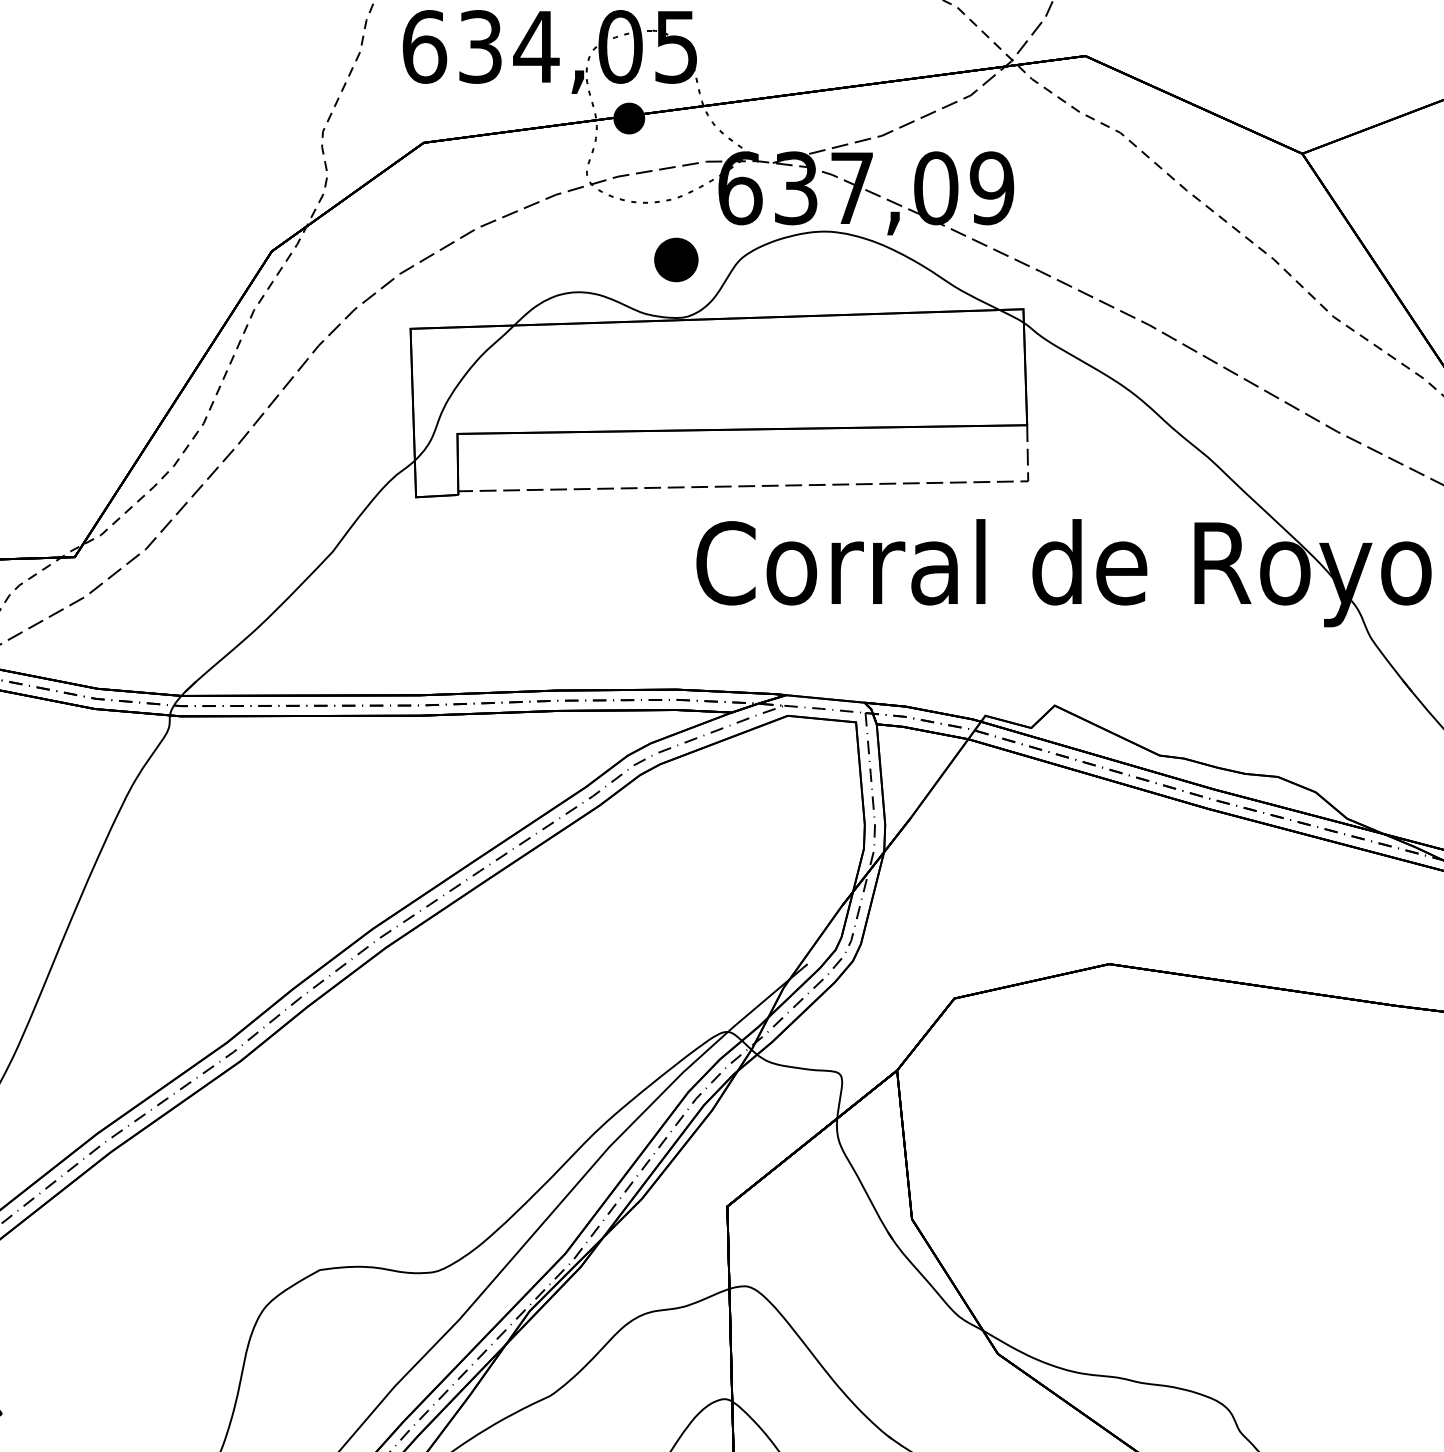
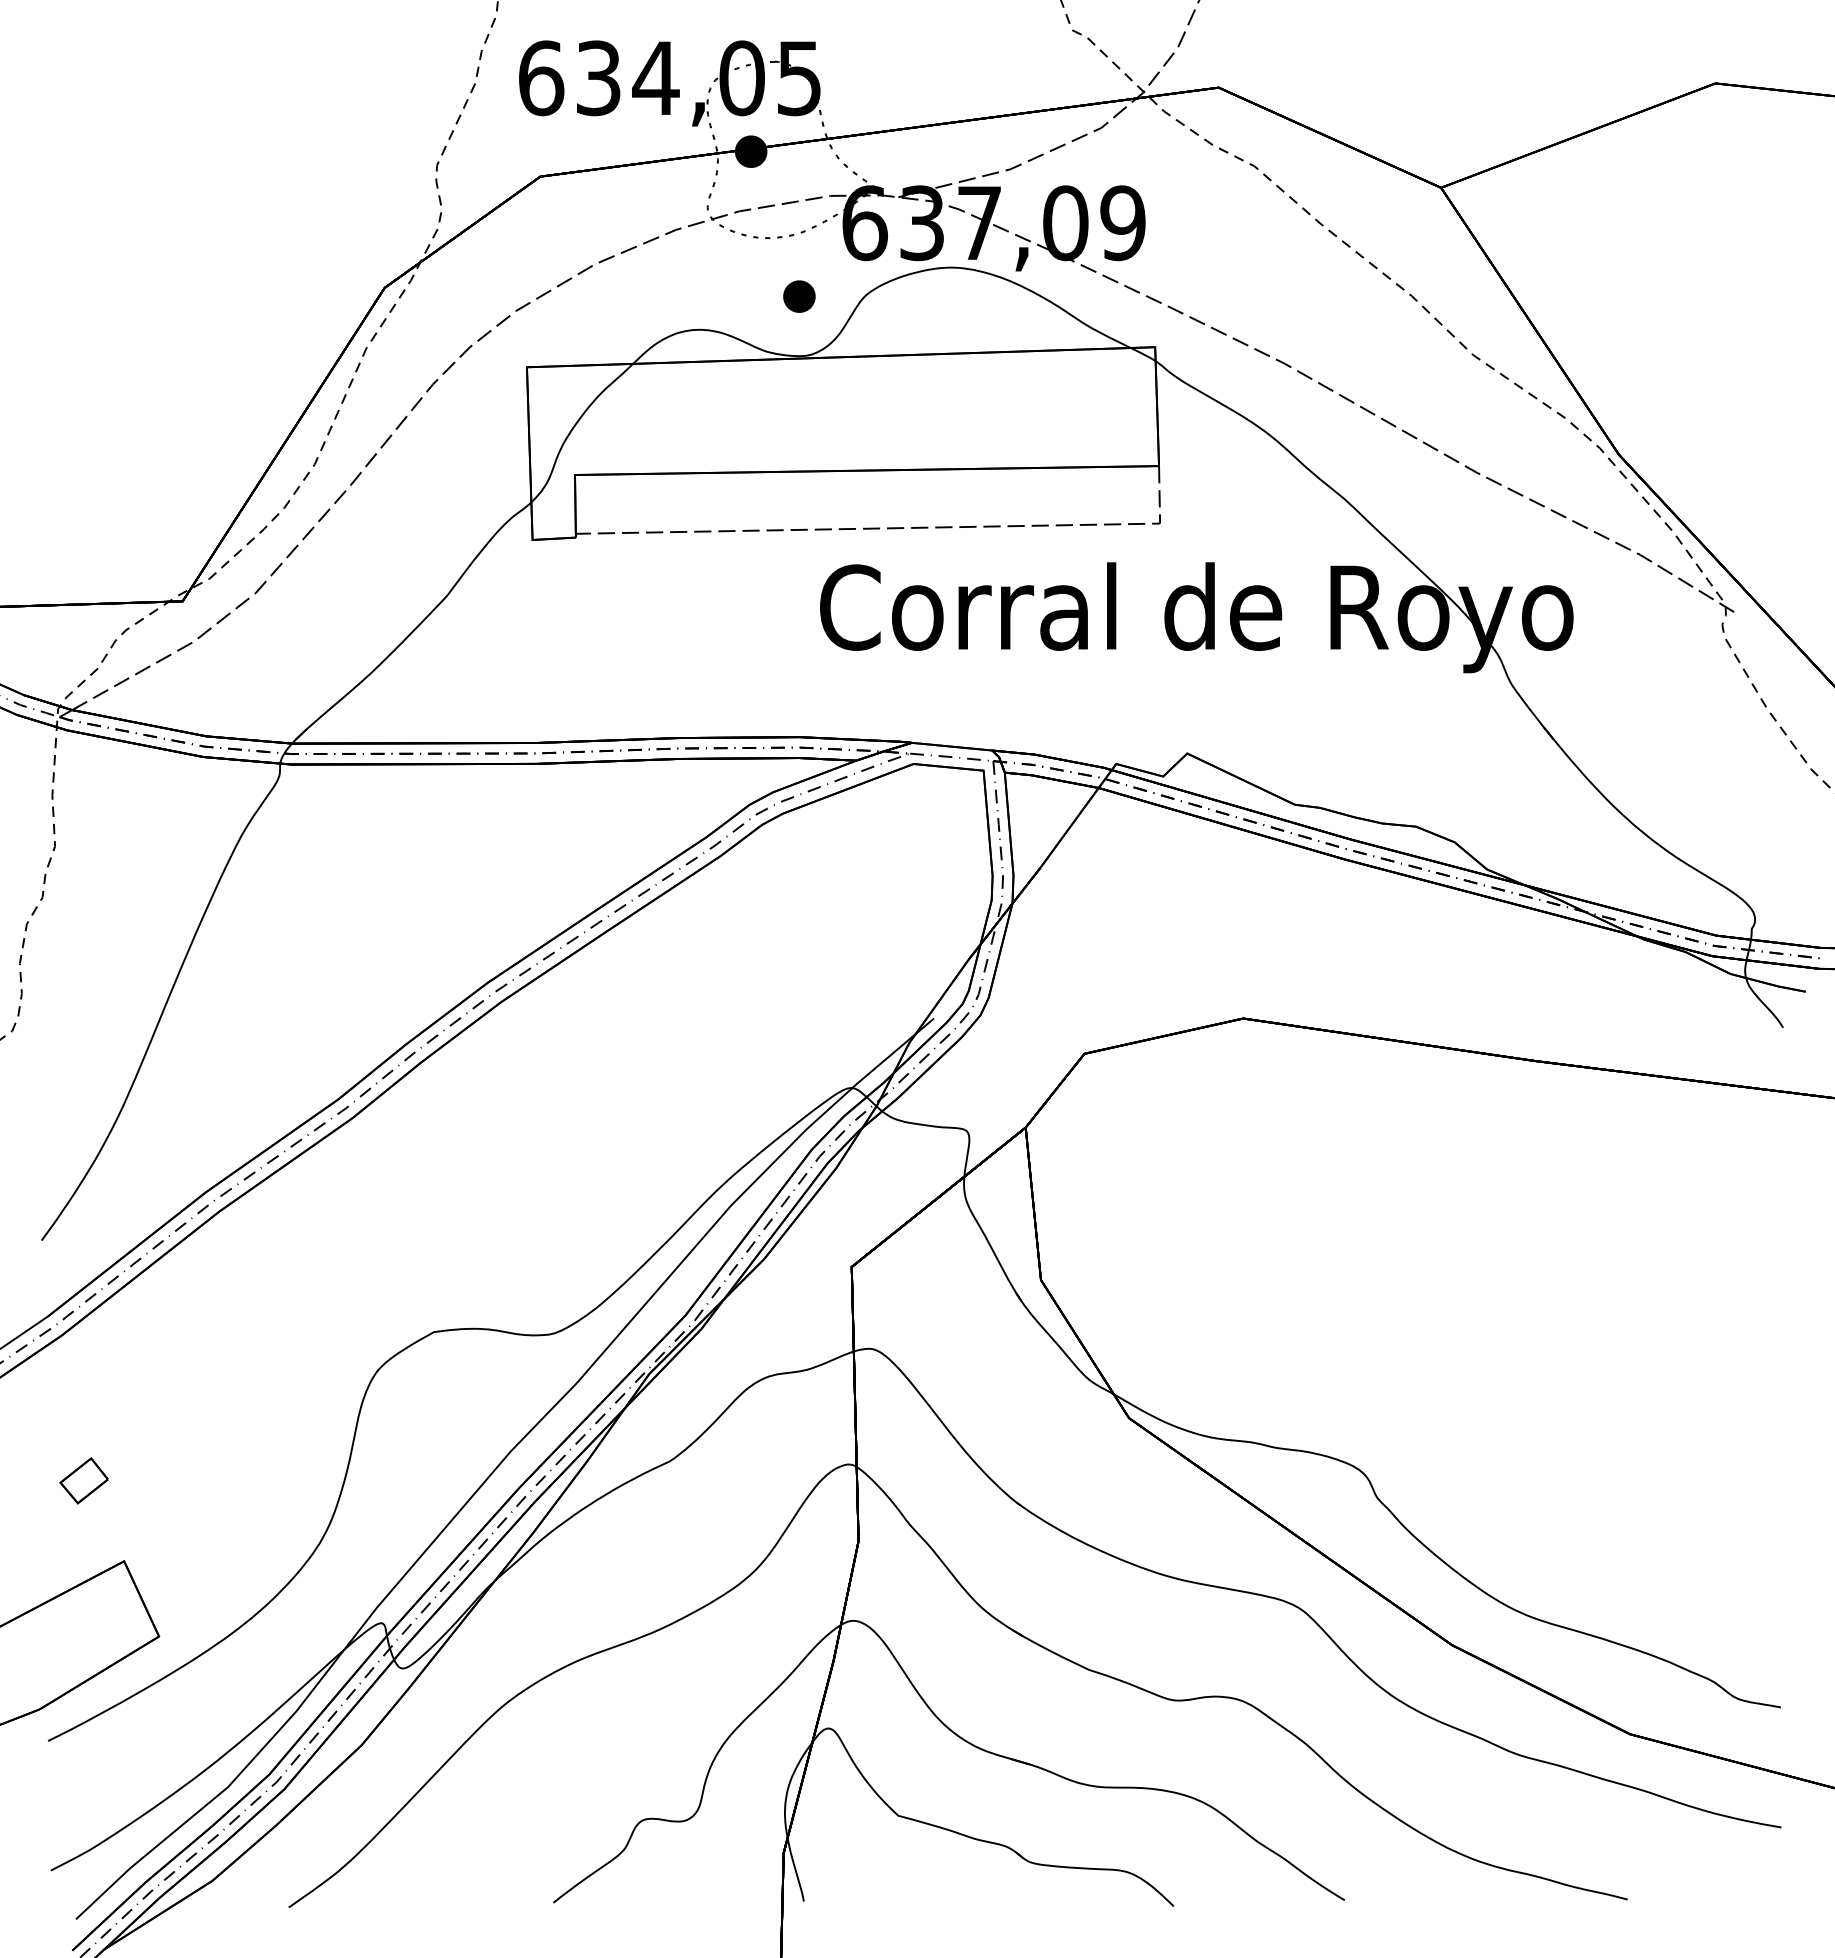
part: (676, 259) -> (799, 296), size x0.71

